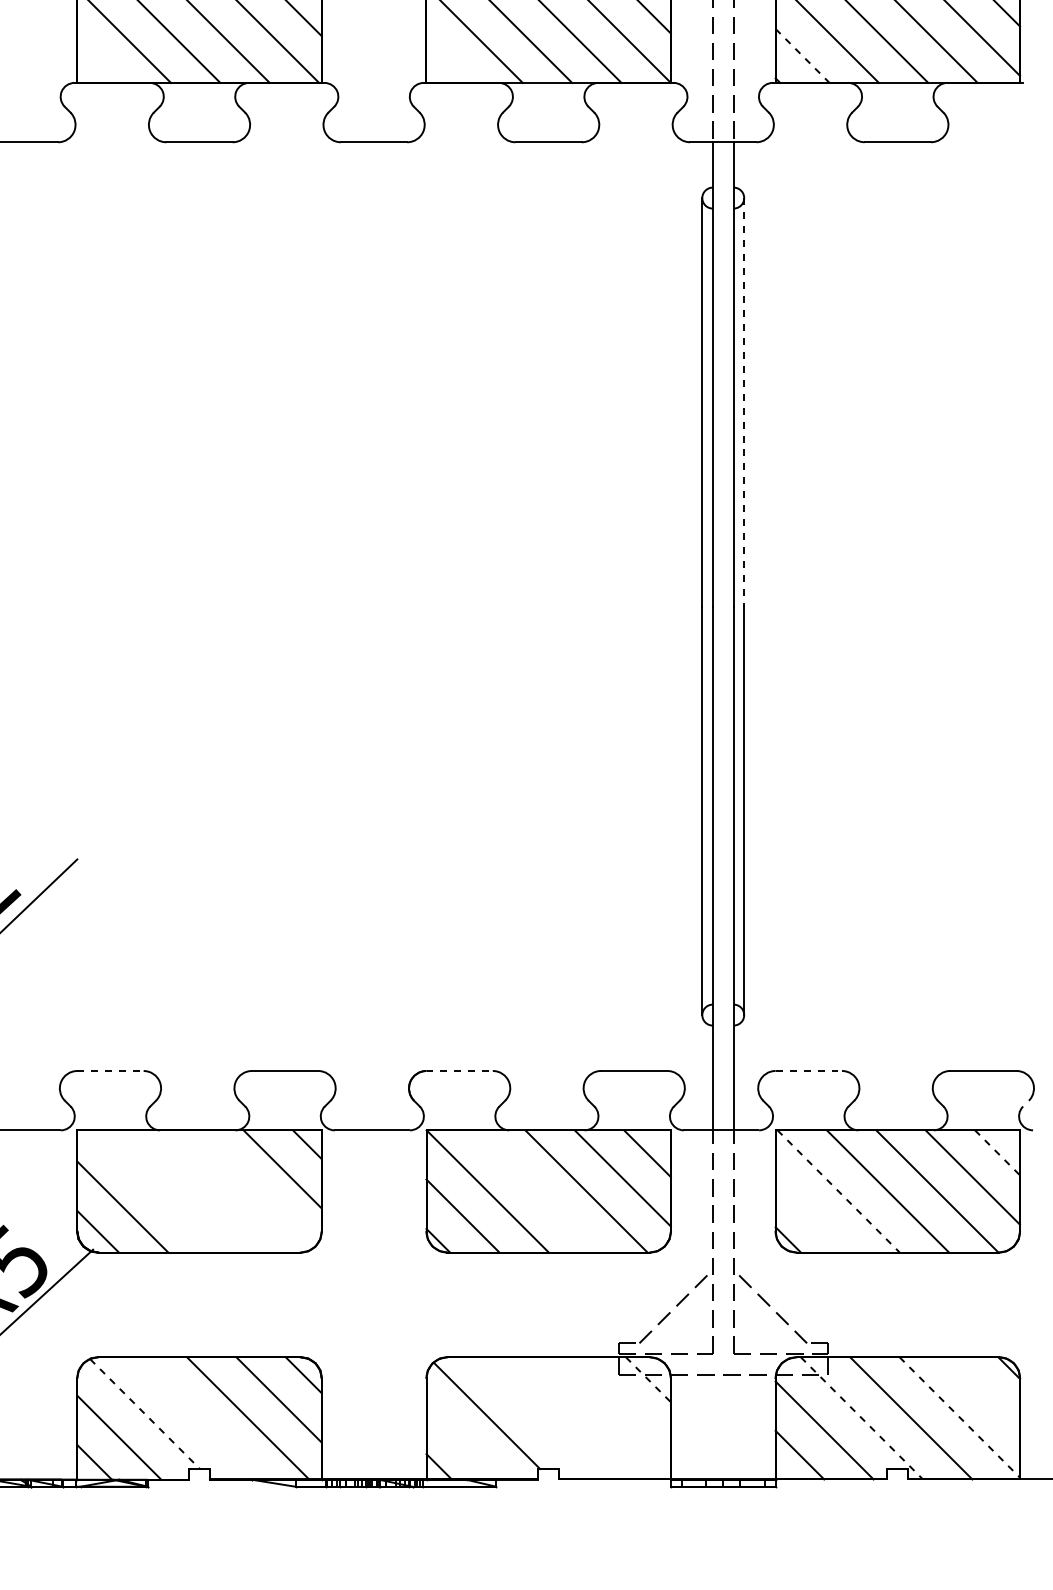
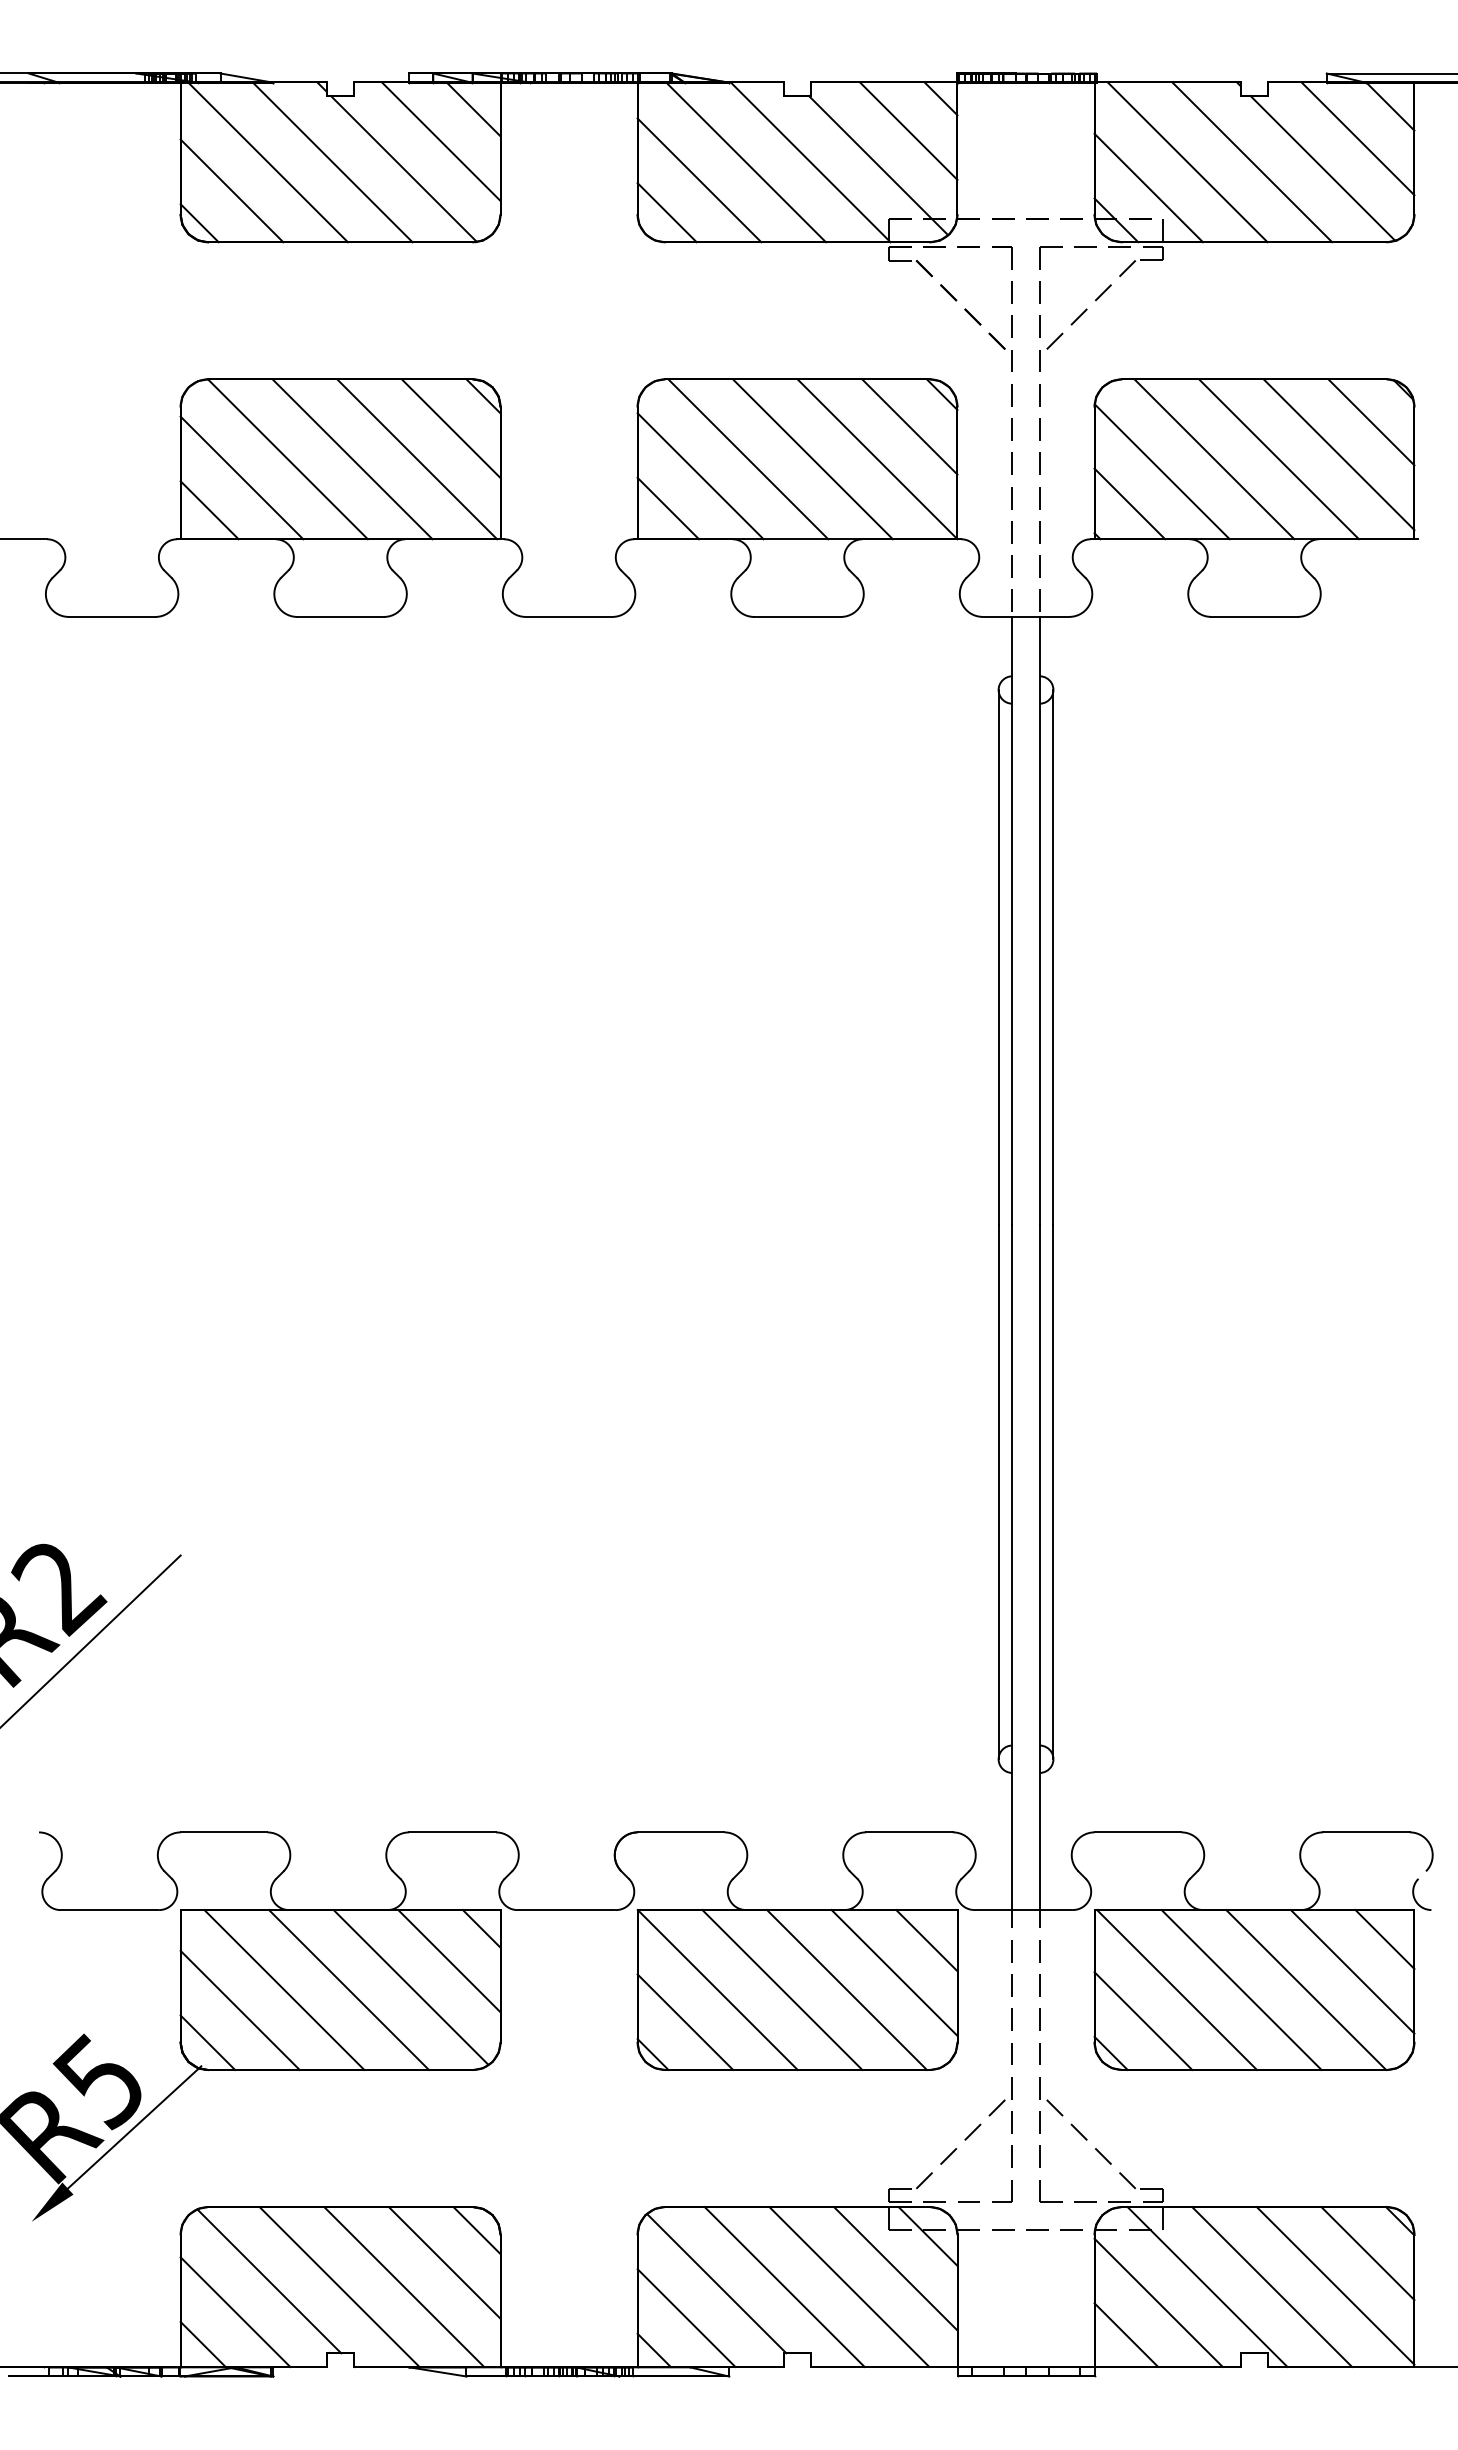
line: (802, 55) -> (1129, 503), dashed -> solid
line: (450, 59) -> (668, 508), added
line: (99, 60) -> (209, 510), added
line: (744, 402) -> (1053, 957), dashed -> solid
line: (110, 1071) -> (224, 1832), dashed -> solid
line: (460, 1071) -> (681, 1832), dashed -> solid
line: (809, 1071) -> (1138, 1832), dashed -> solid
line: (997, 1152) -> (1384, 1939), dashed -> solid
line: (252, 1189) -> (410, 1987), added
line: (156, 1191) -> (284, 1990), added
line: (206, 1191) -> (349, 1990), added
line: (537, 1191) -> (782, 1989), added
line: (839, 1191) -> (1177, 1990), dashed -> solid
line: (813, 1214) -> (1143, 2020), added
line: (648, 1379) -> (928, 2236), dashed -> solid
line: (984, 1392) -> (1367, 2253), added
line: (623, 1404) -> (895, 2268), added
line: (145, 1414) -> (269, 2281), dashed -> solid
line: (538, 1417) -> (784, 2286), added
line: (588, 1417) -> (849, 2286), added
line: (959, 1417) -> (1335, 2286), dashed -> solid
line: (198, 1418) -> (339, 2287), added
line: (861, 1418) -> (1207, 2287), dashed -> solid
line: (463, 1441) -> (686, 2317), added

